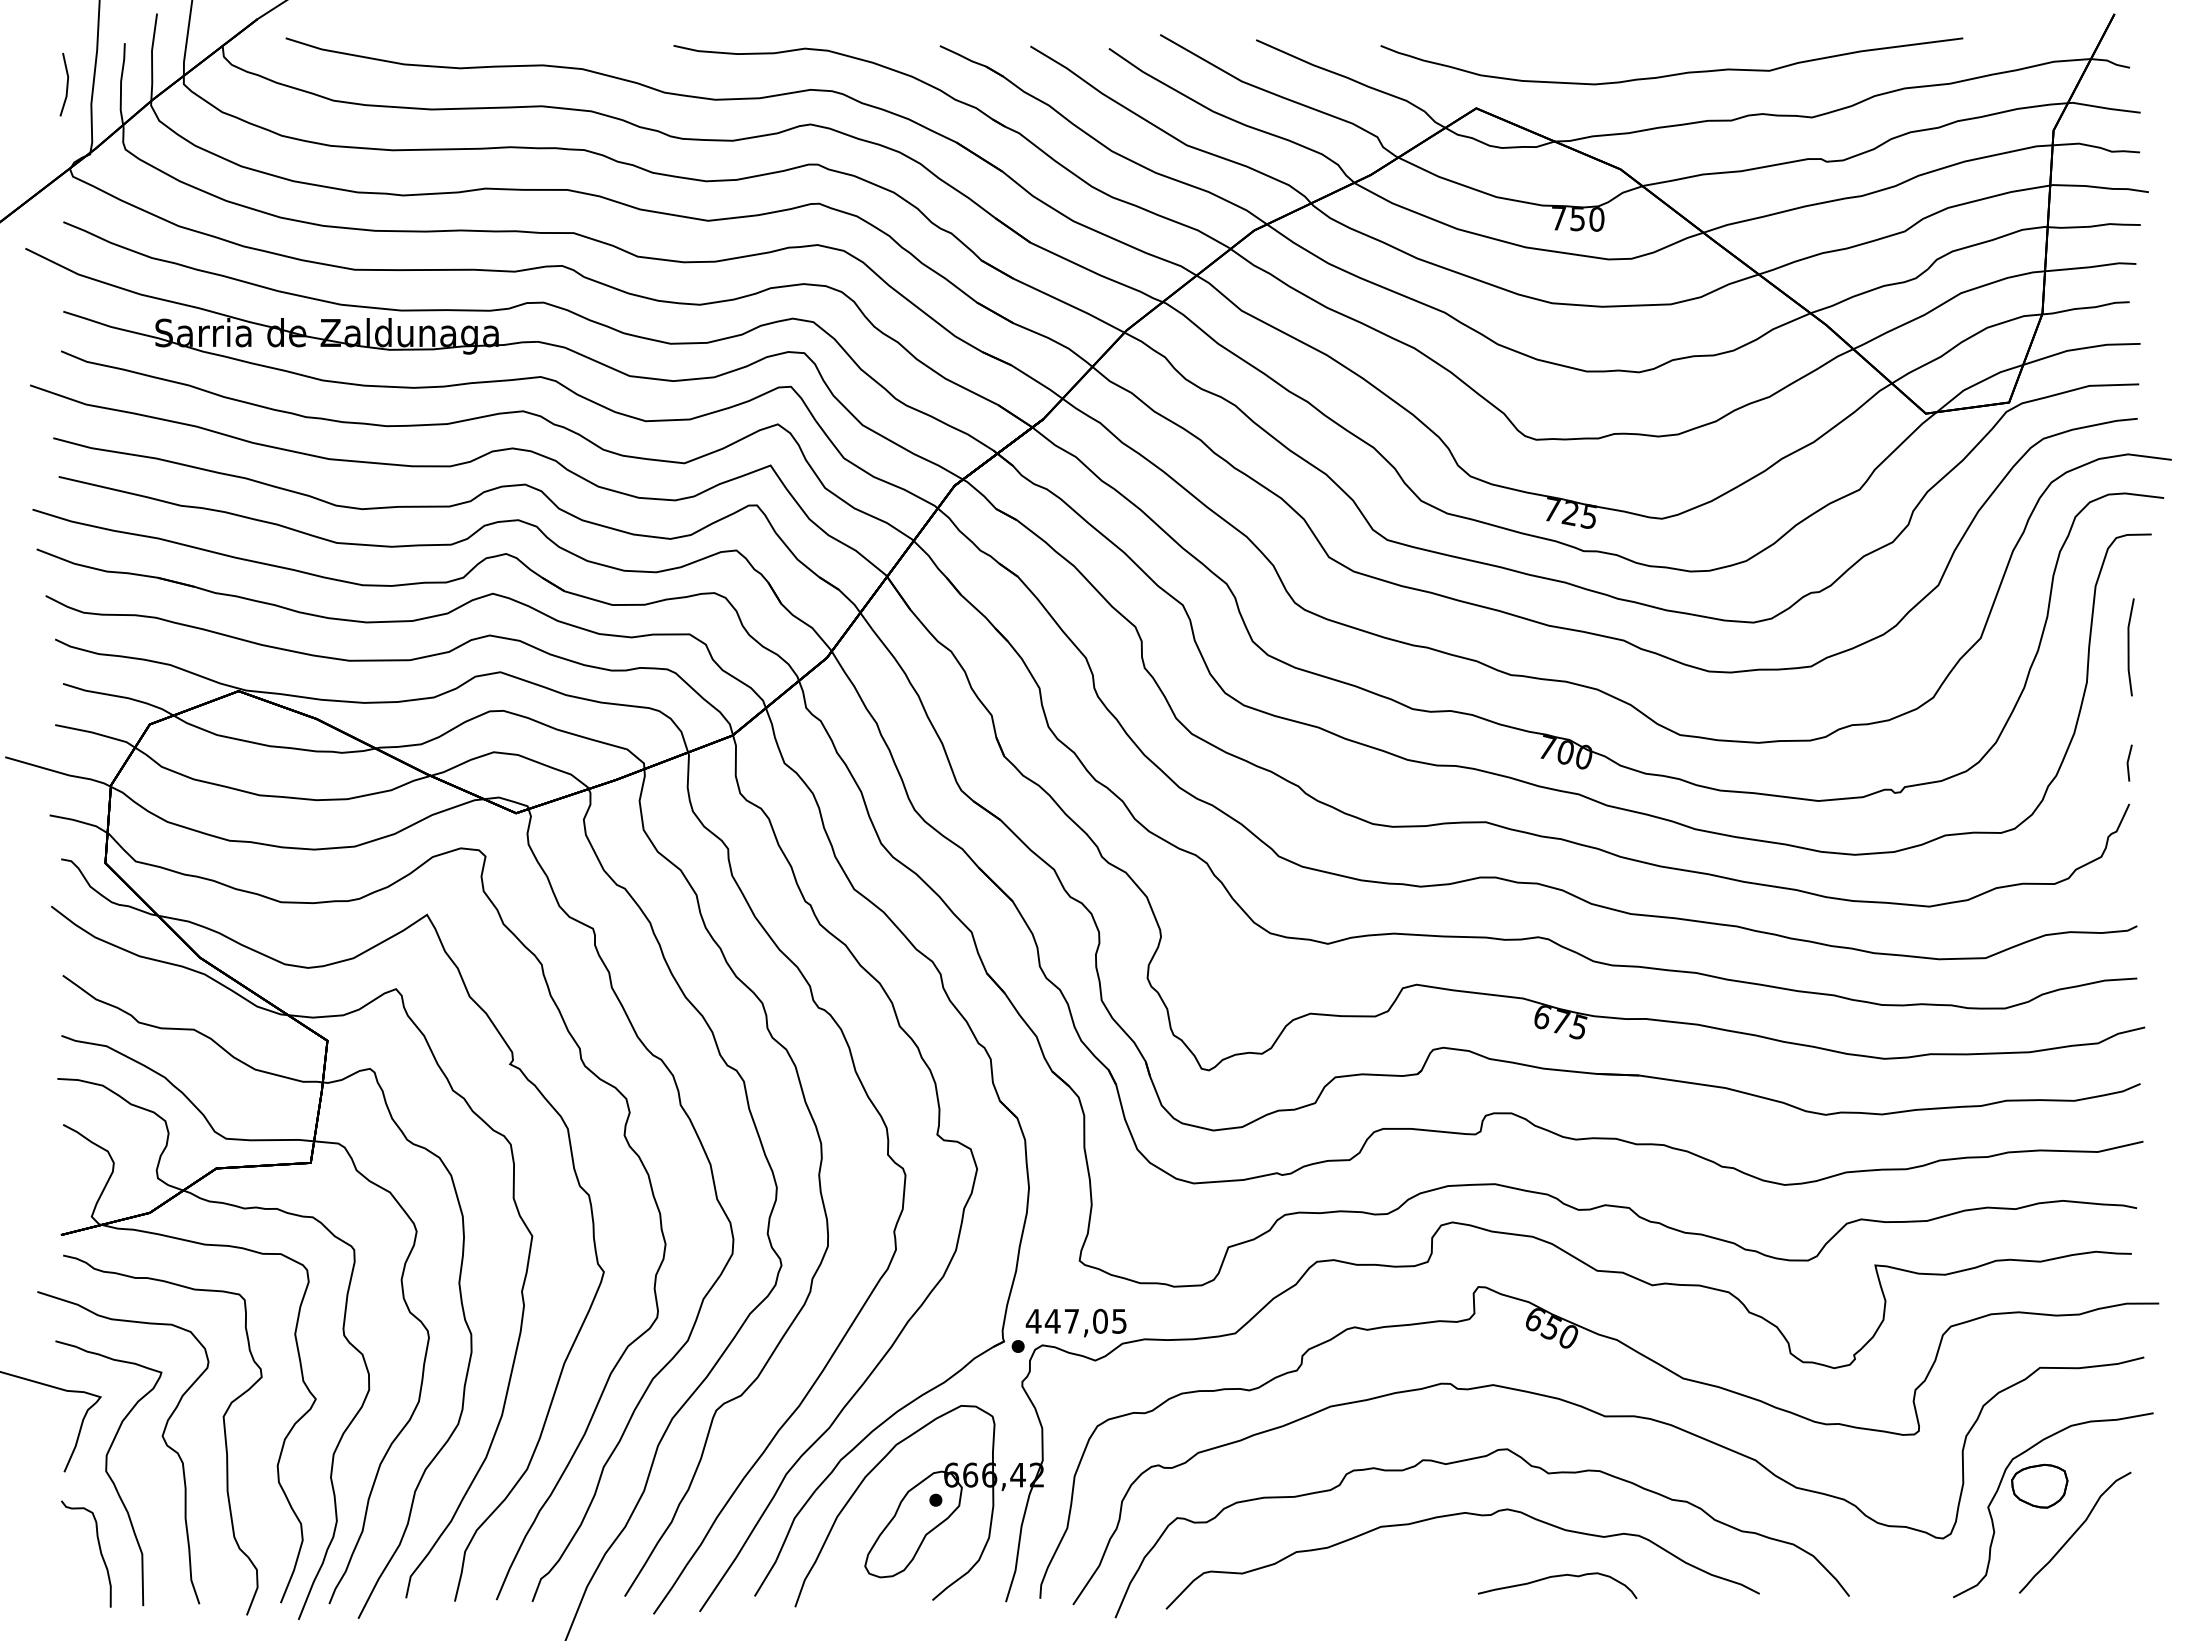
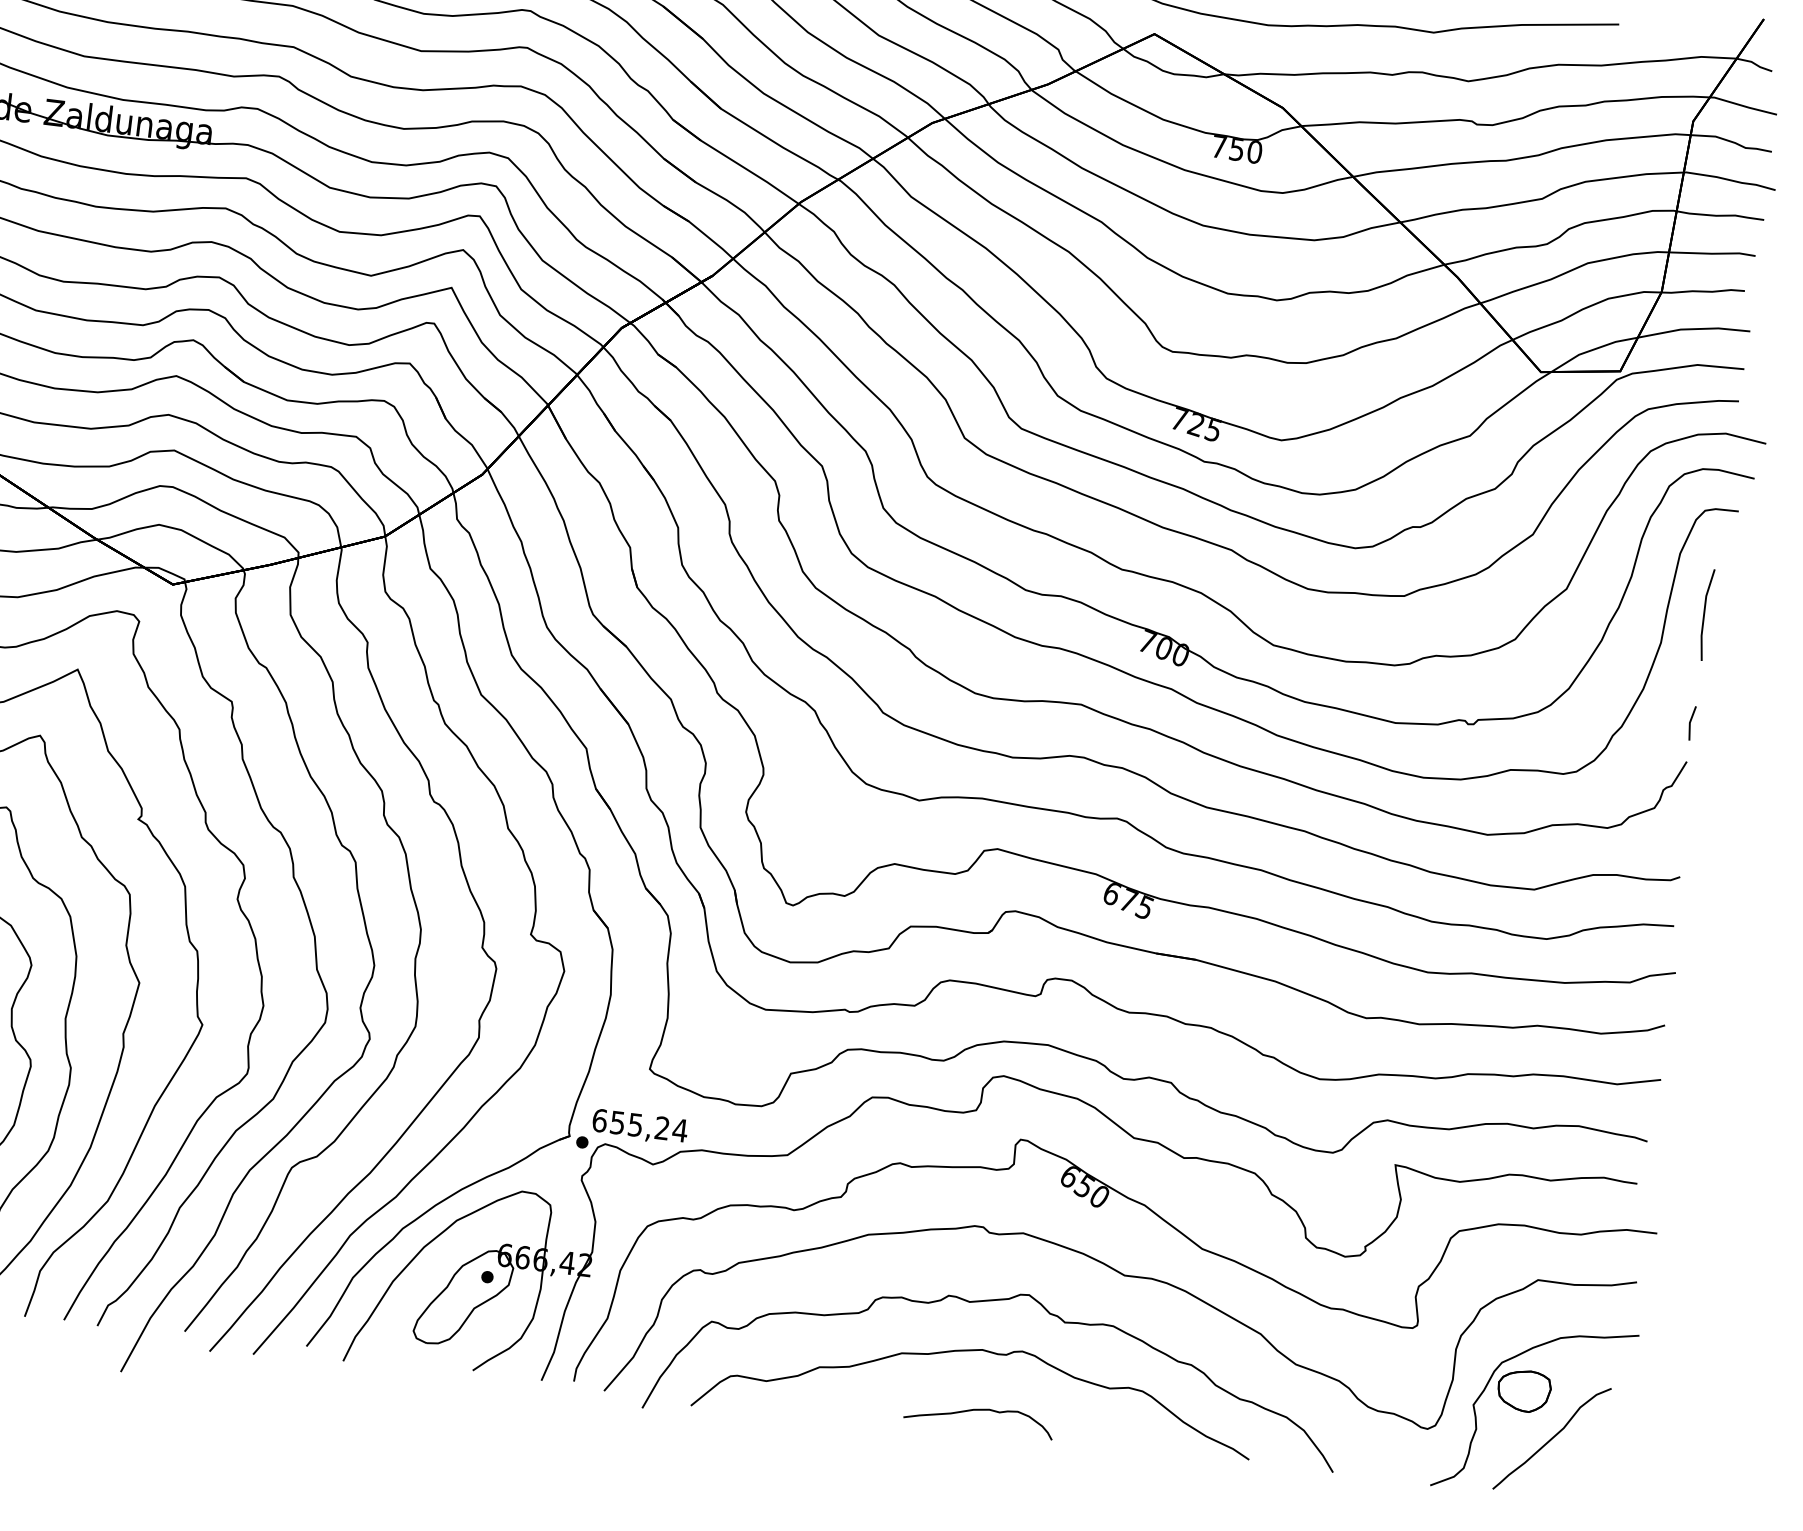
text: (1076, 1320) -> (640, 1124), 447,05 -> 655,24
part: (1556, 1577) -> (978, 1411), moved

